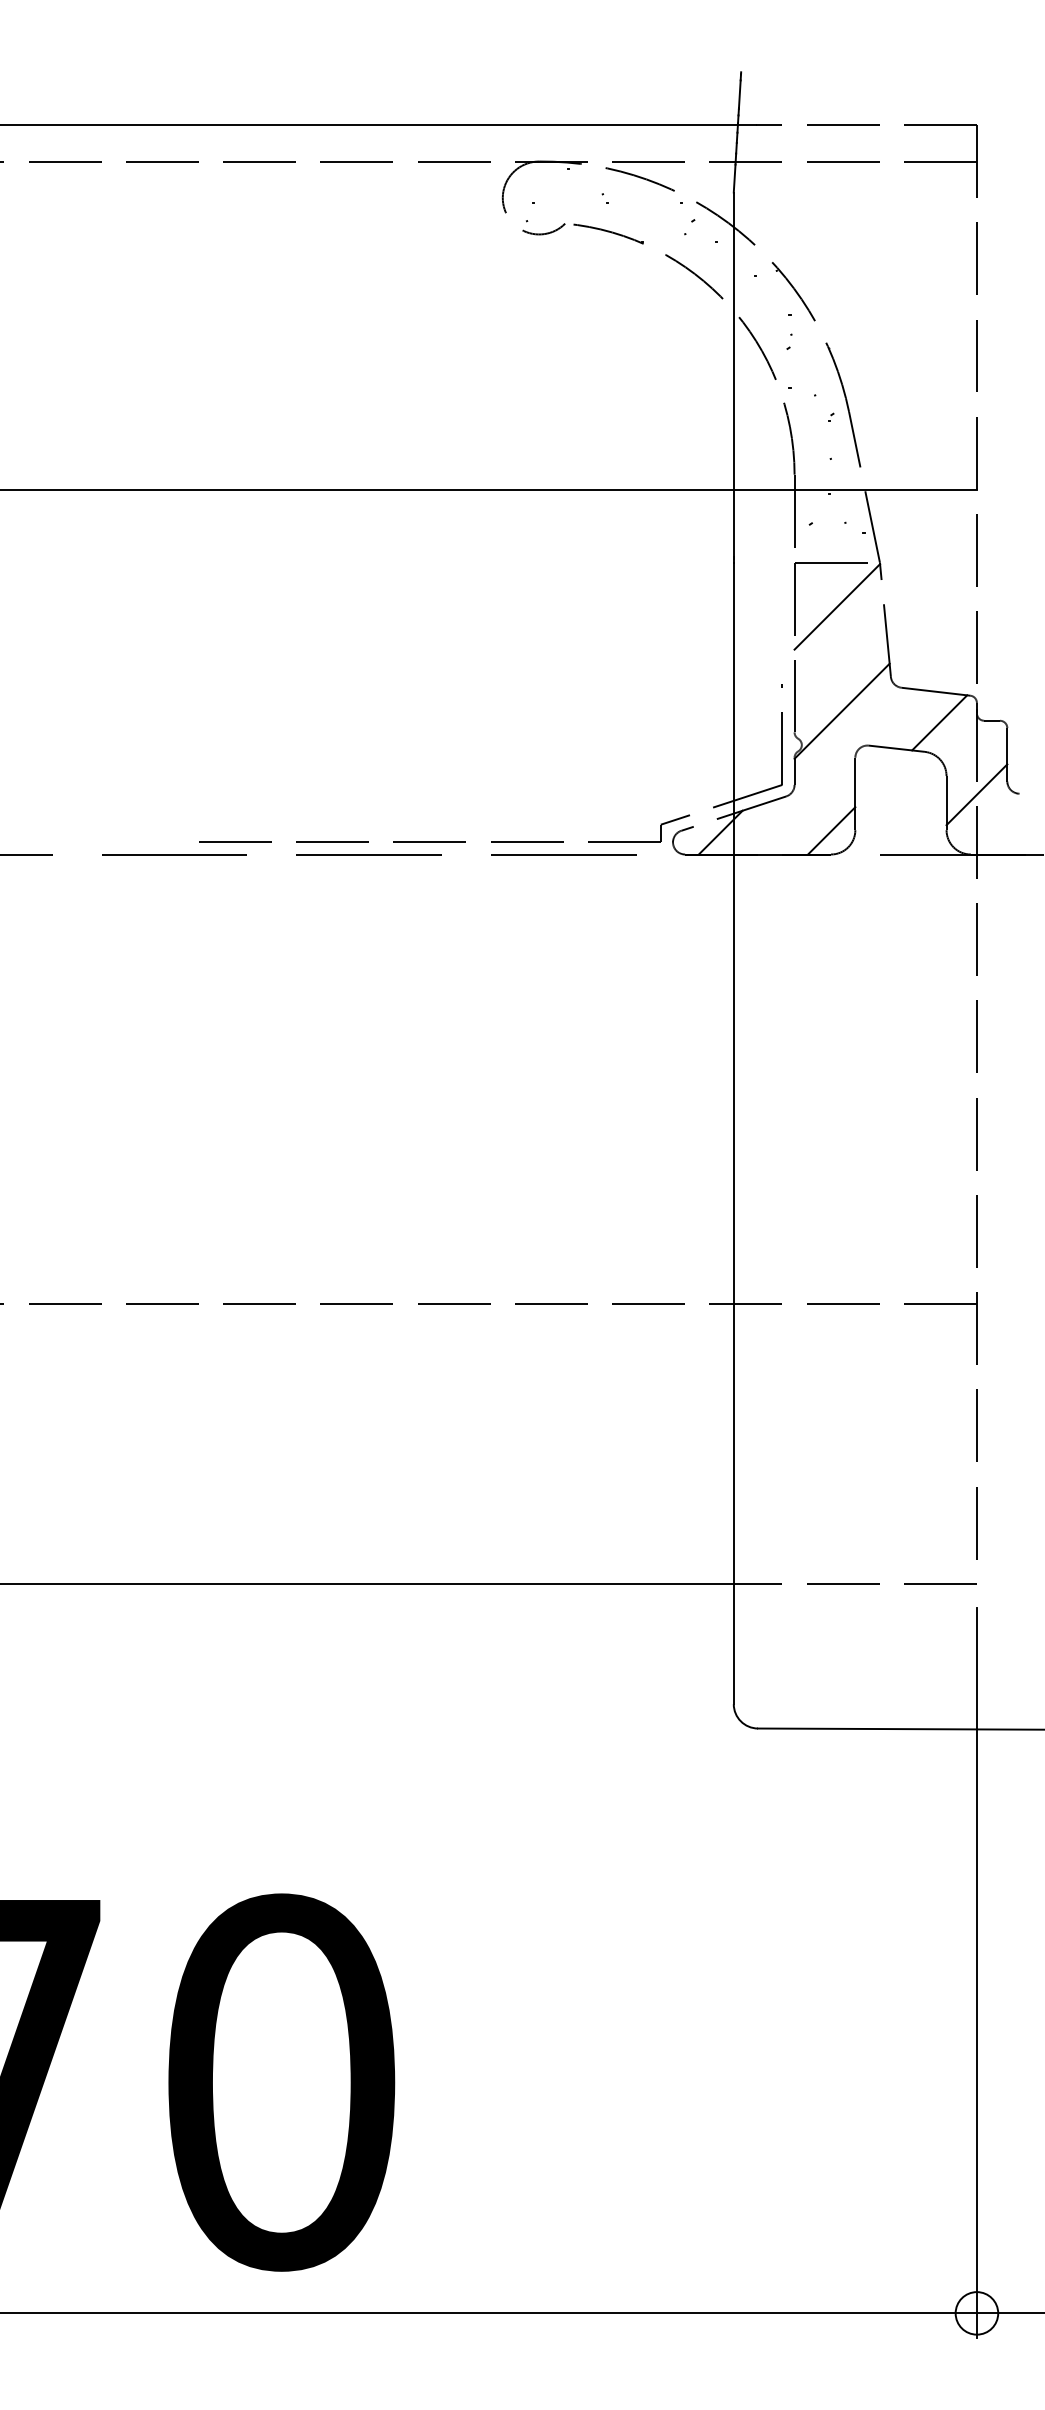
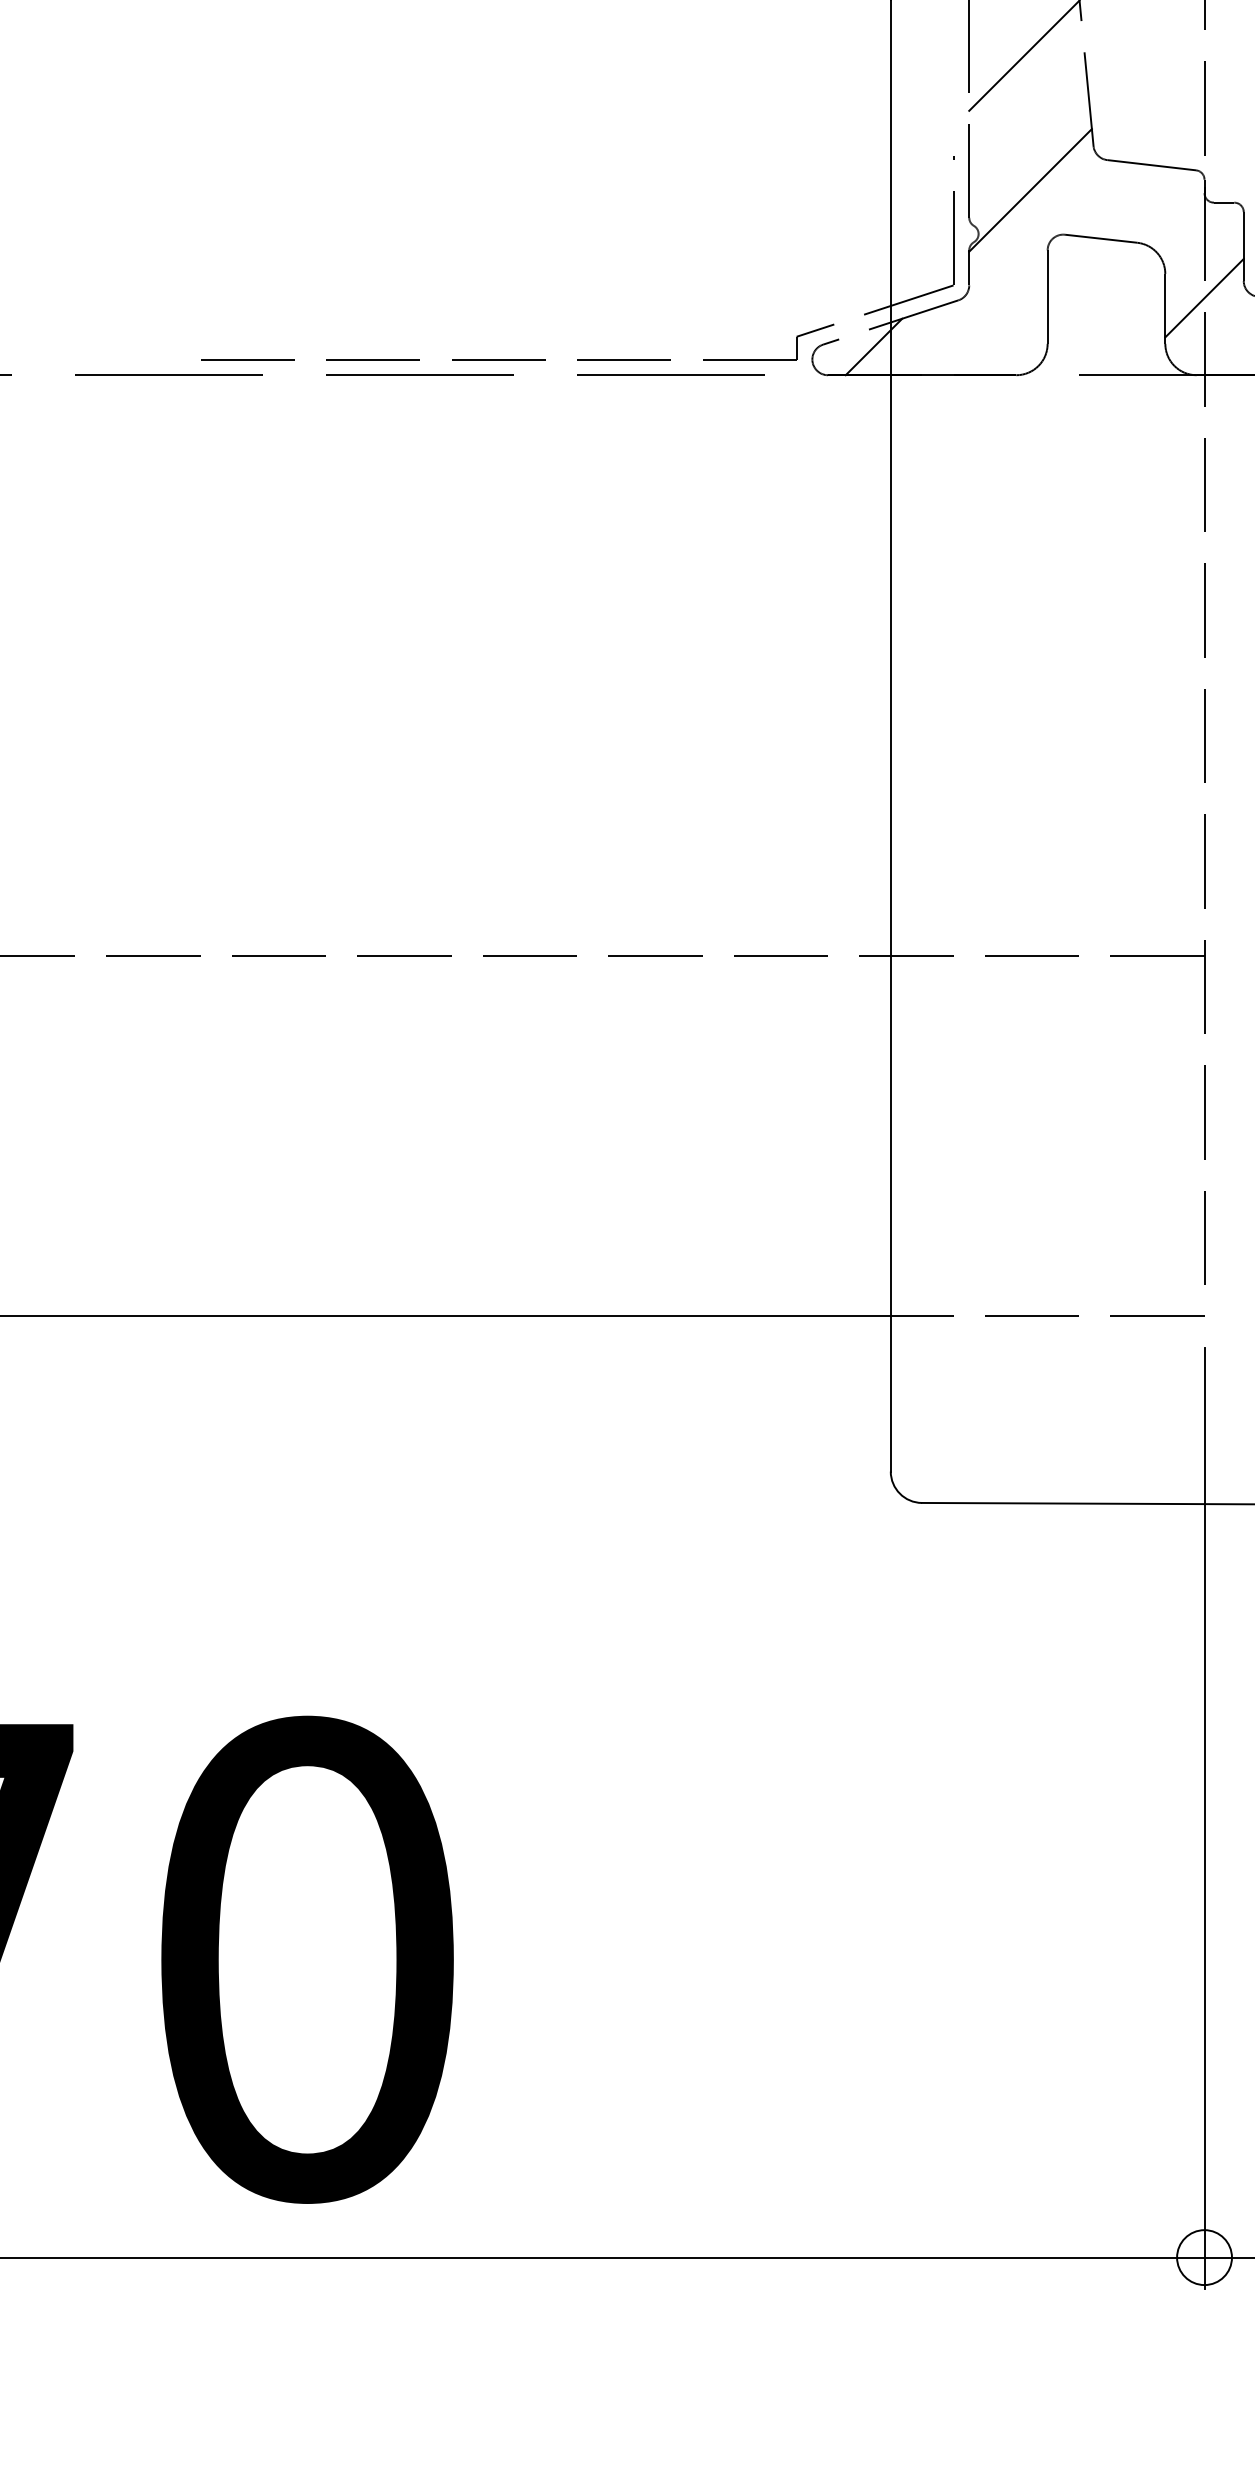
line: (939, 722) -> (1156, 204), removed
line: (831, 830) -> (1016, 344), removed

